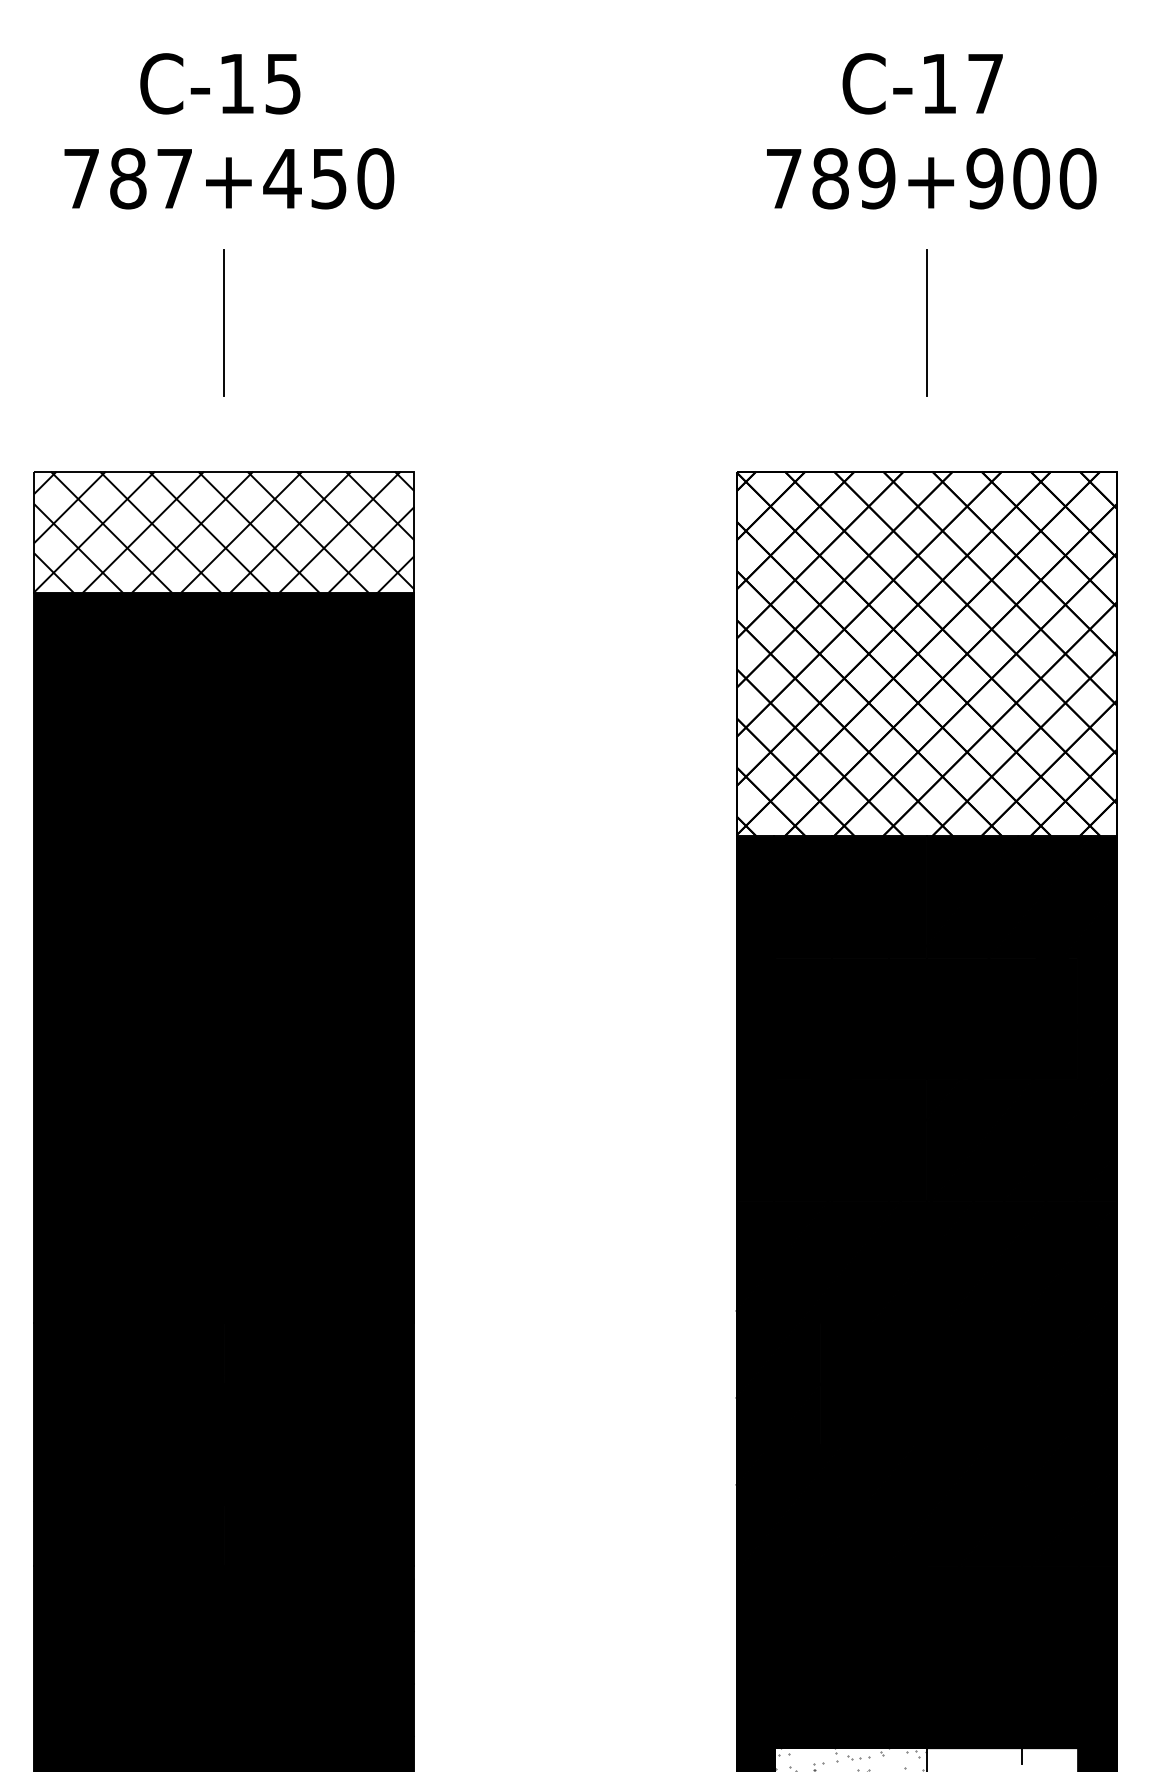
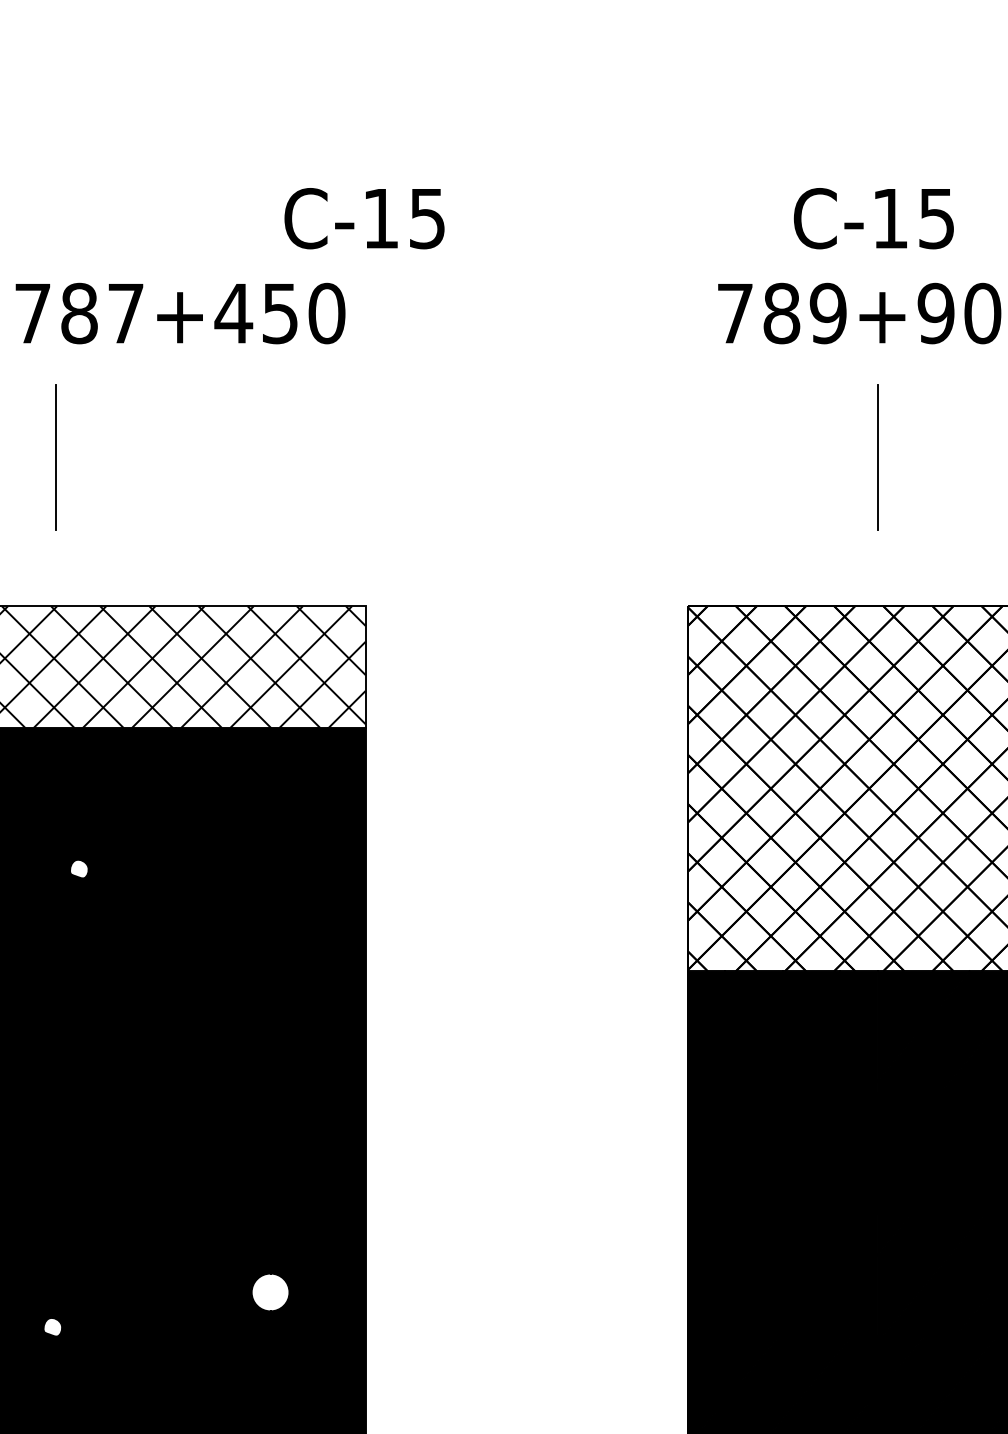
text: (220, 83) -> (364, 218), moved
text: (985, 84) -> (936, 219), C-17 -> C-15
line: (223, 322) -> (54, 457), moved
fill: (127, 734) -> (78, 869), removed
fill: (319, 1157) -> (270, 1292), removed
fill: (101, 1192) -> (52, 1327), removed

